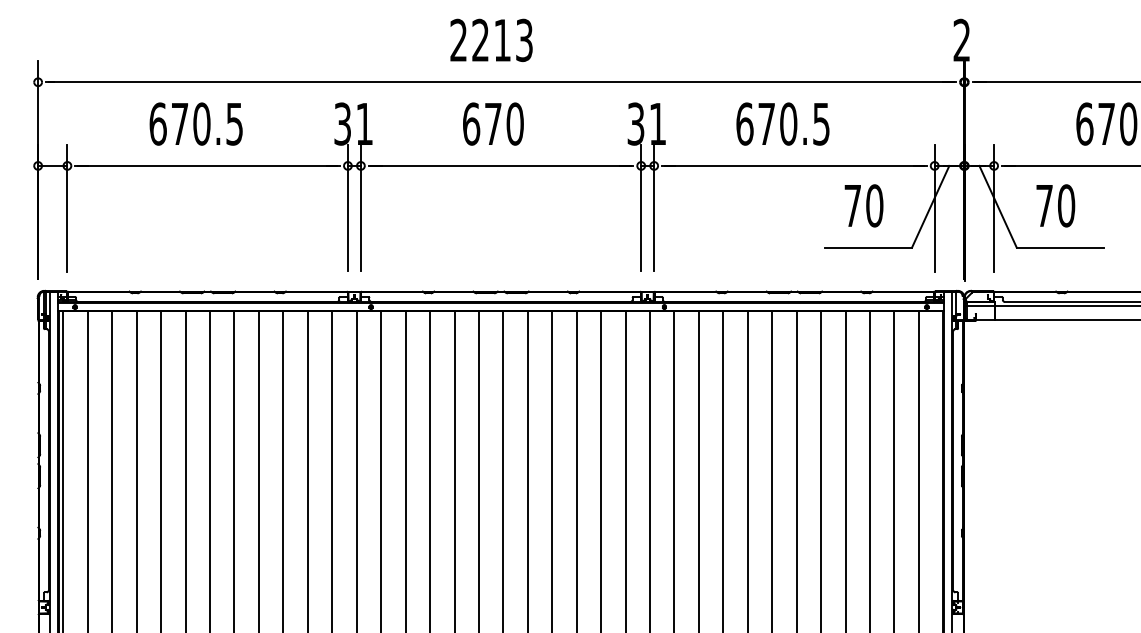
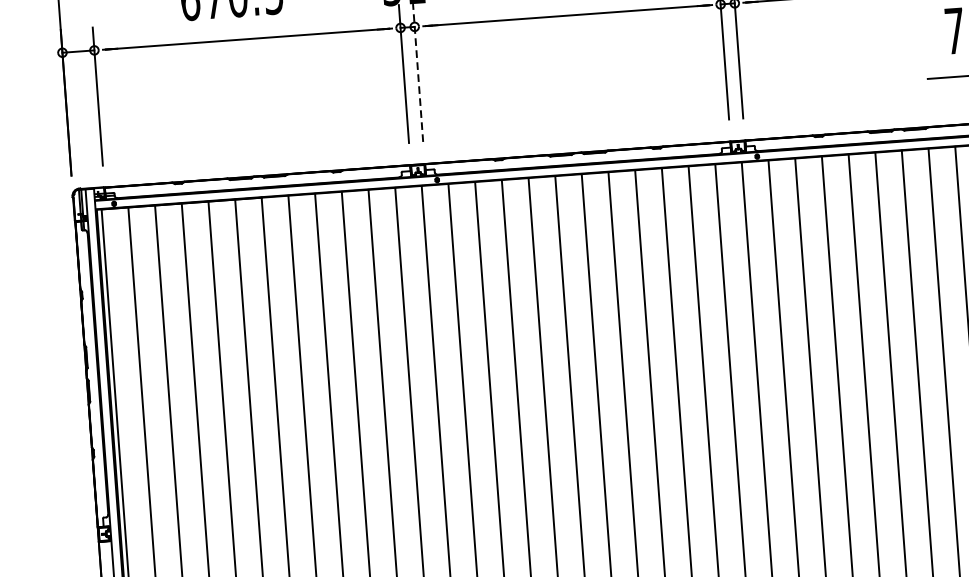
line: (360, 207) -> (417, 72), solid -> dashed

